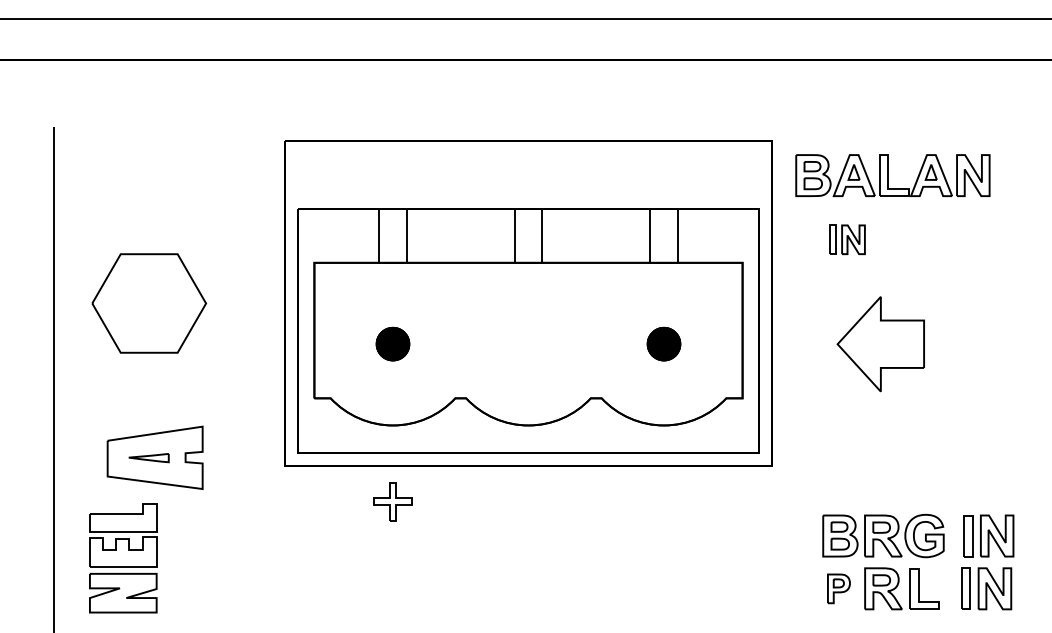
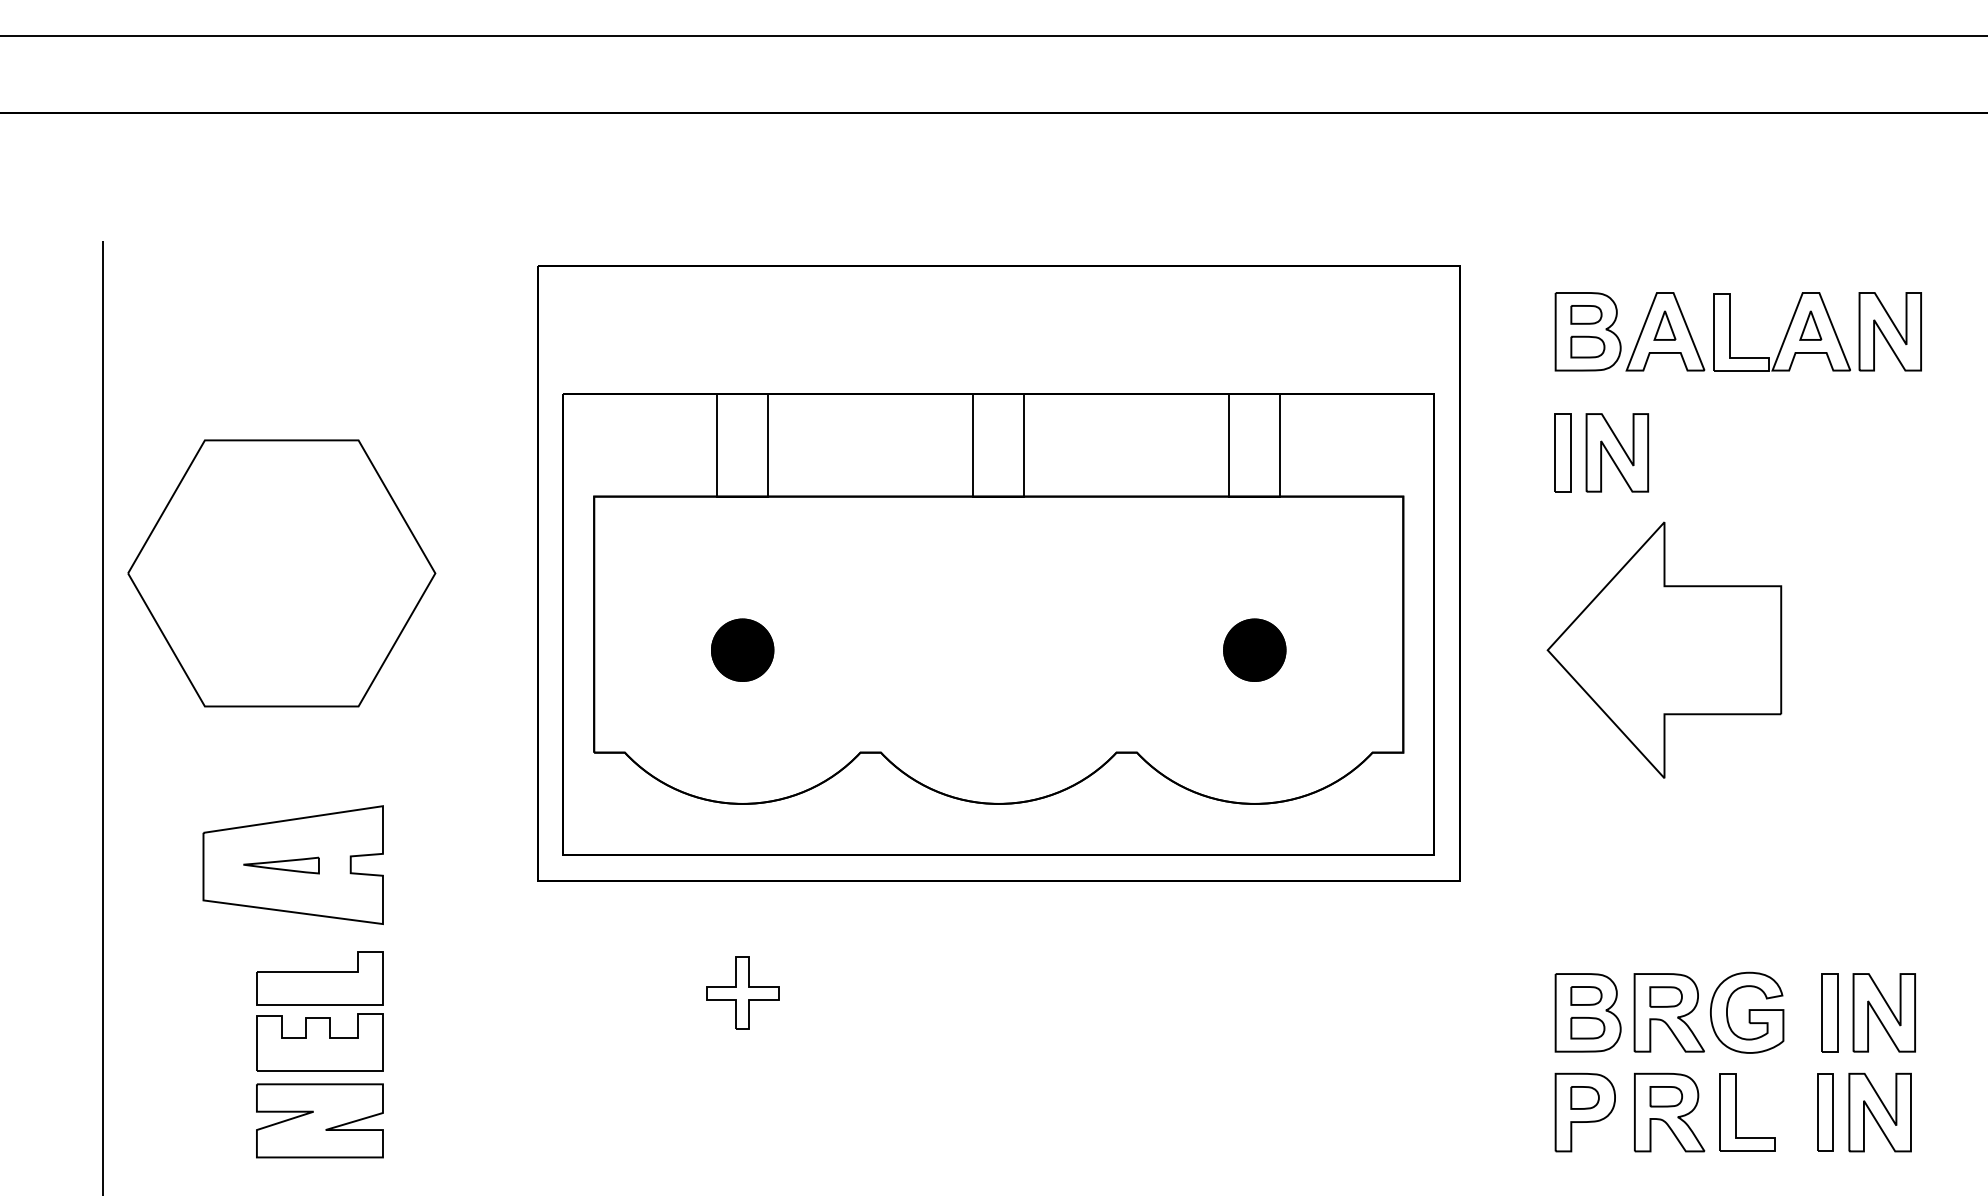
part: (892, 175) -> (1737, 331), moved
part: (847, 239) -> (1601, 452), size x1.43
part: (149, 303) -> (282, 573), size x1.43
part: (880, 344) -> (1663, 650), size x1.43
part: (392, 501) -> (741, 992), moved
part: (123, 558) -> (320, 1055), moved
part: (838, 588) -> (1584, 1111), size x1.43

